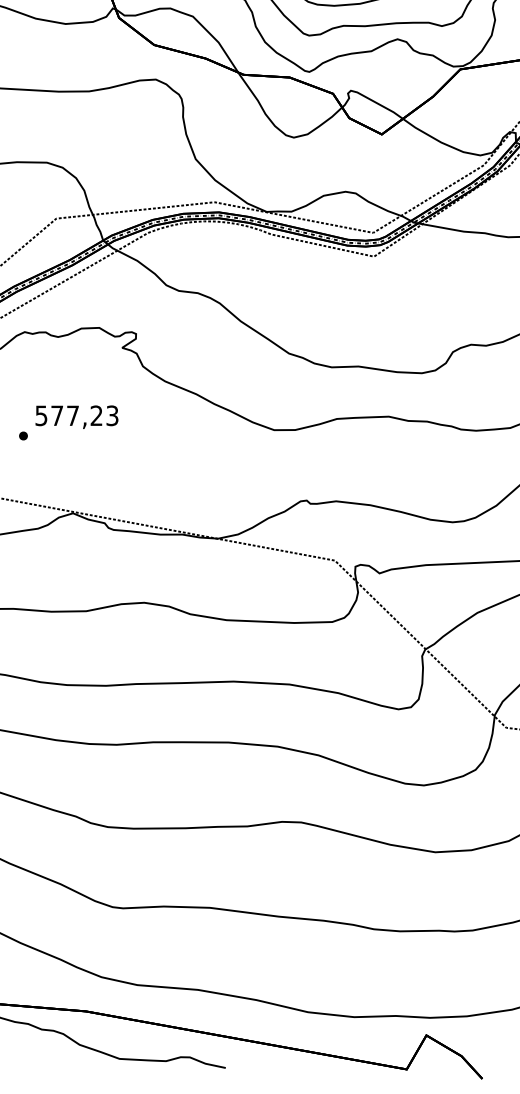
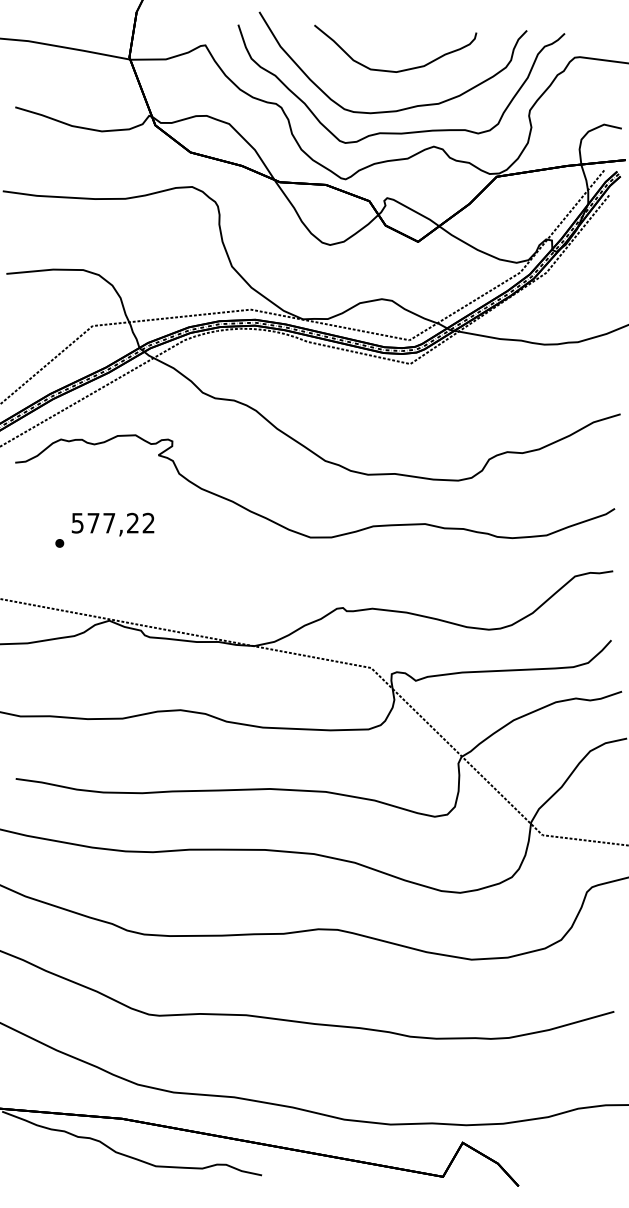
text: (112, 416) -> (148, 523), 577,23 -> 577,22

